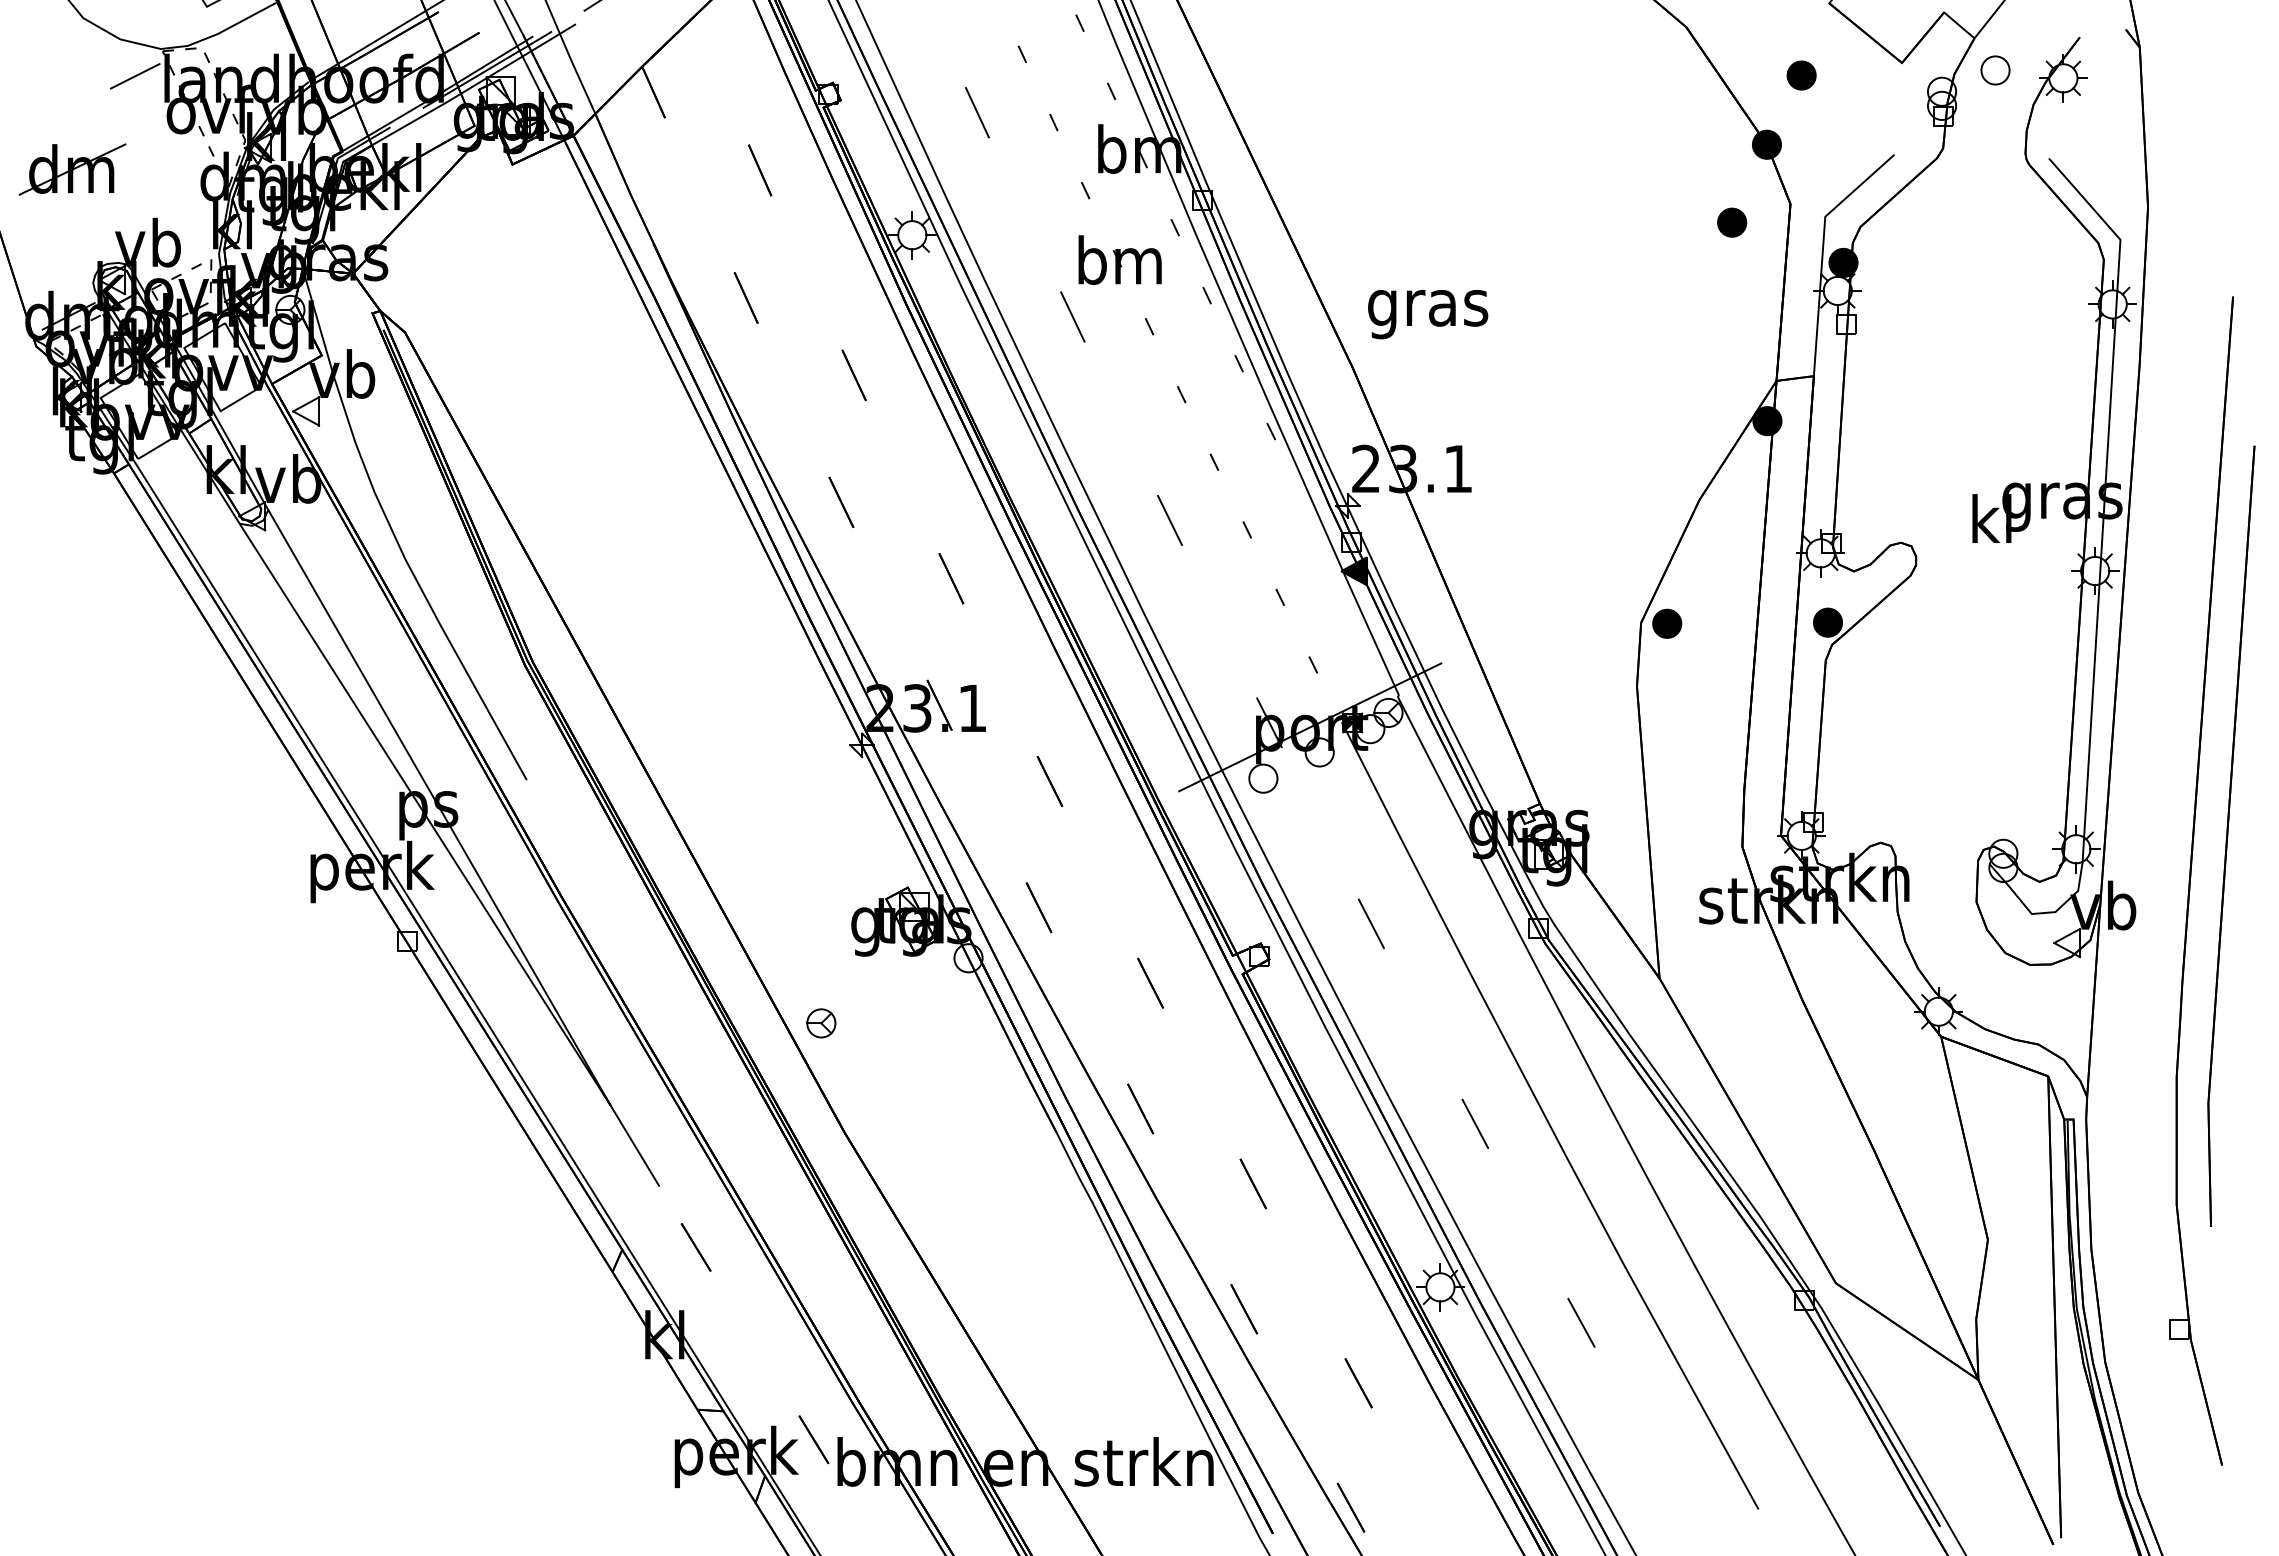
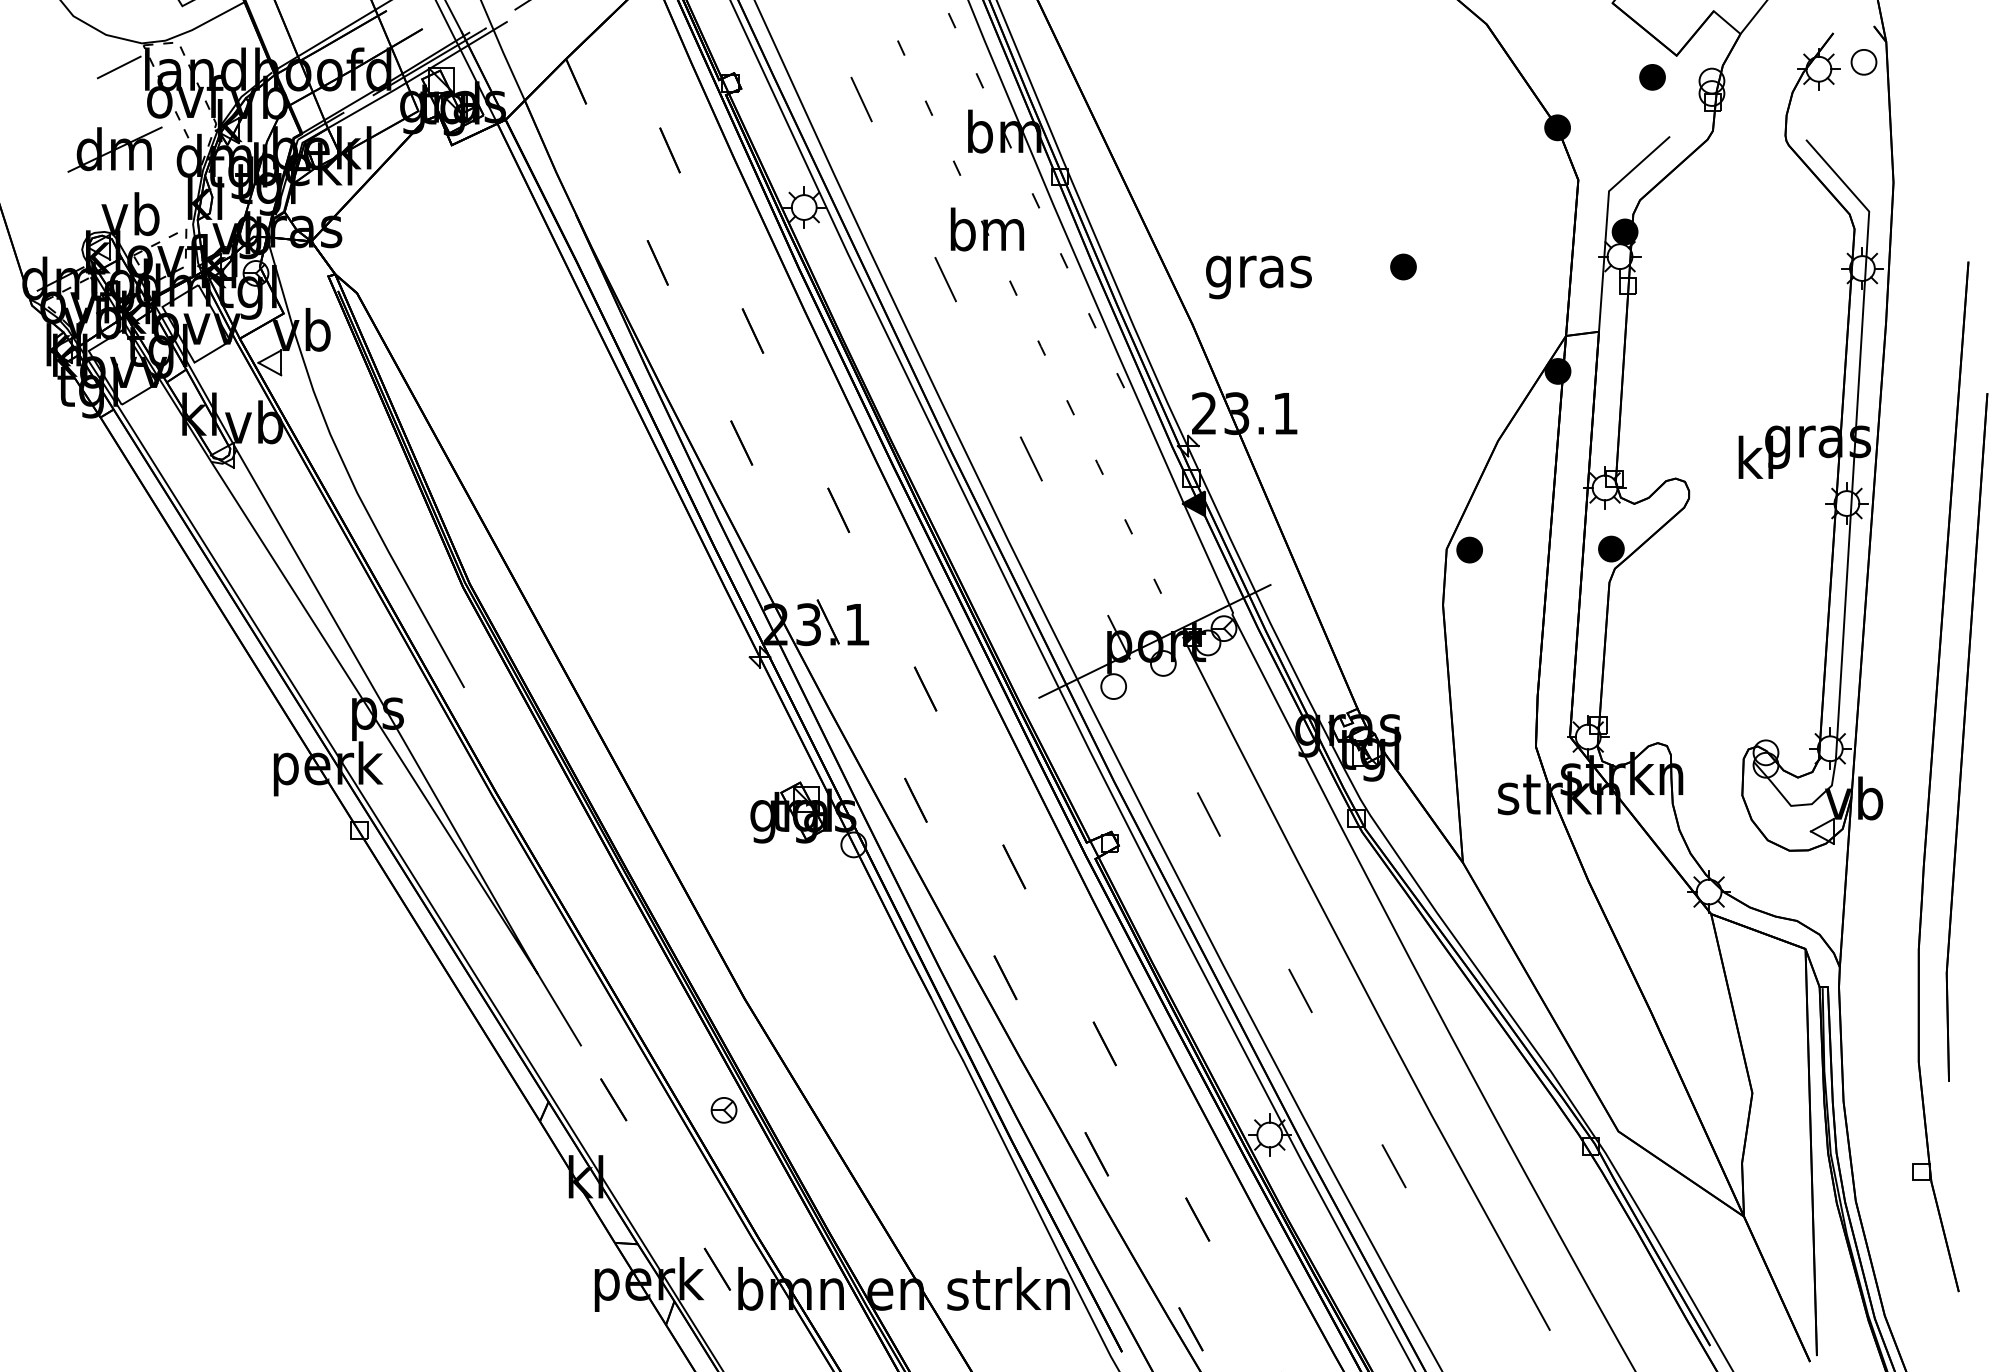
part: (1995, 70) -> (1863, 62), moved
part: (1801, 75) -> (1652, 77), moved
part: (72, 169) -> (115, 149), moved
part: (1732, 222) -> (1403, 266), moved
part: (821, 1023) -> (724, 1110), moved

